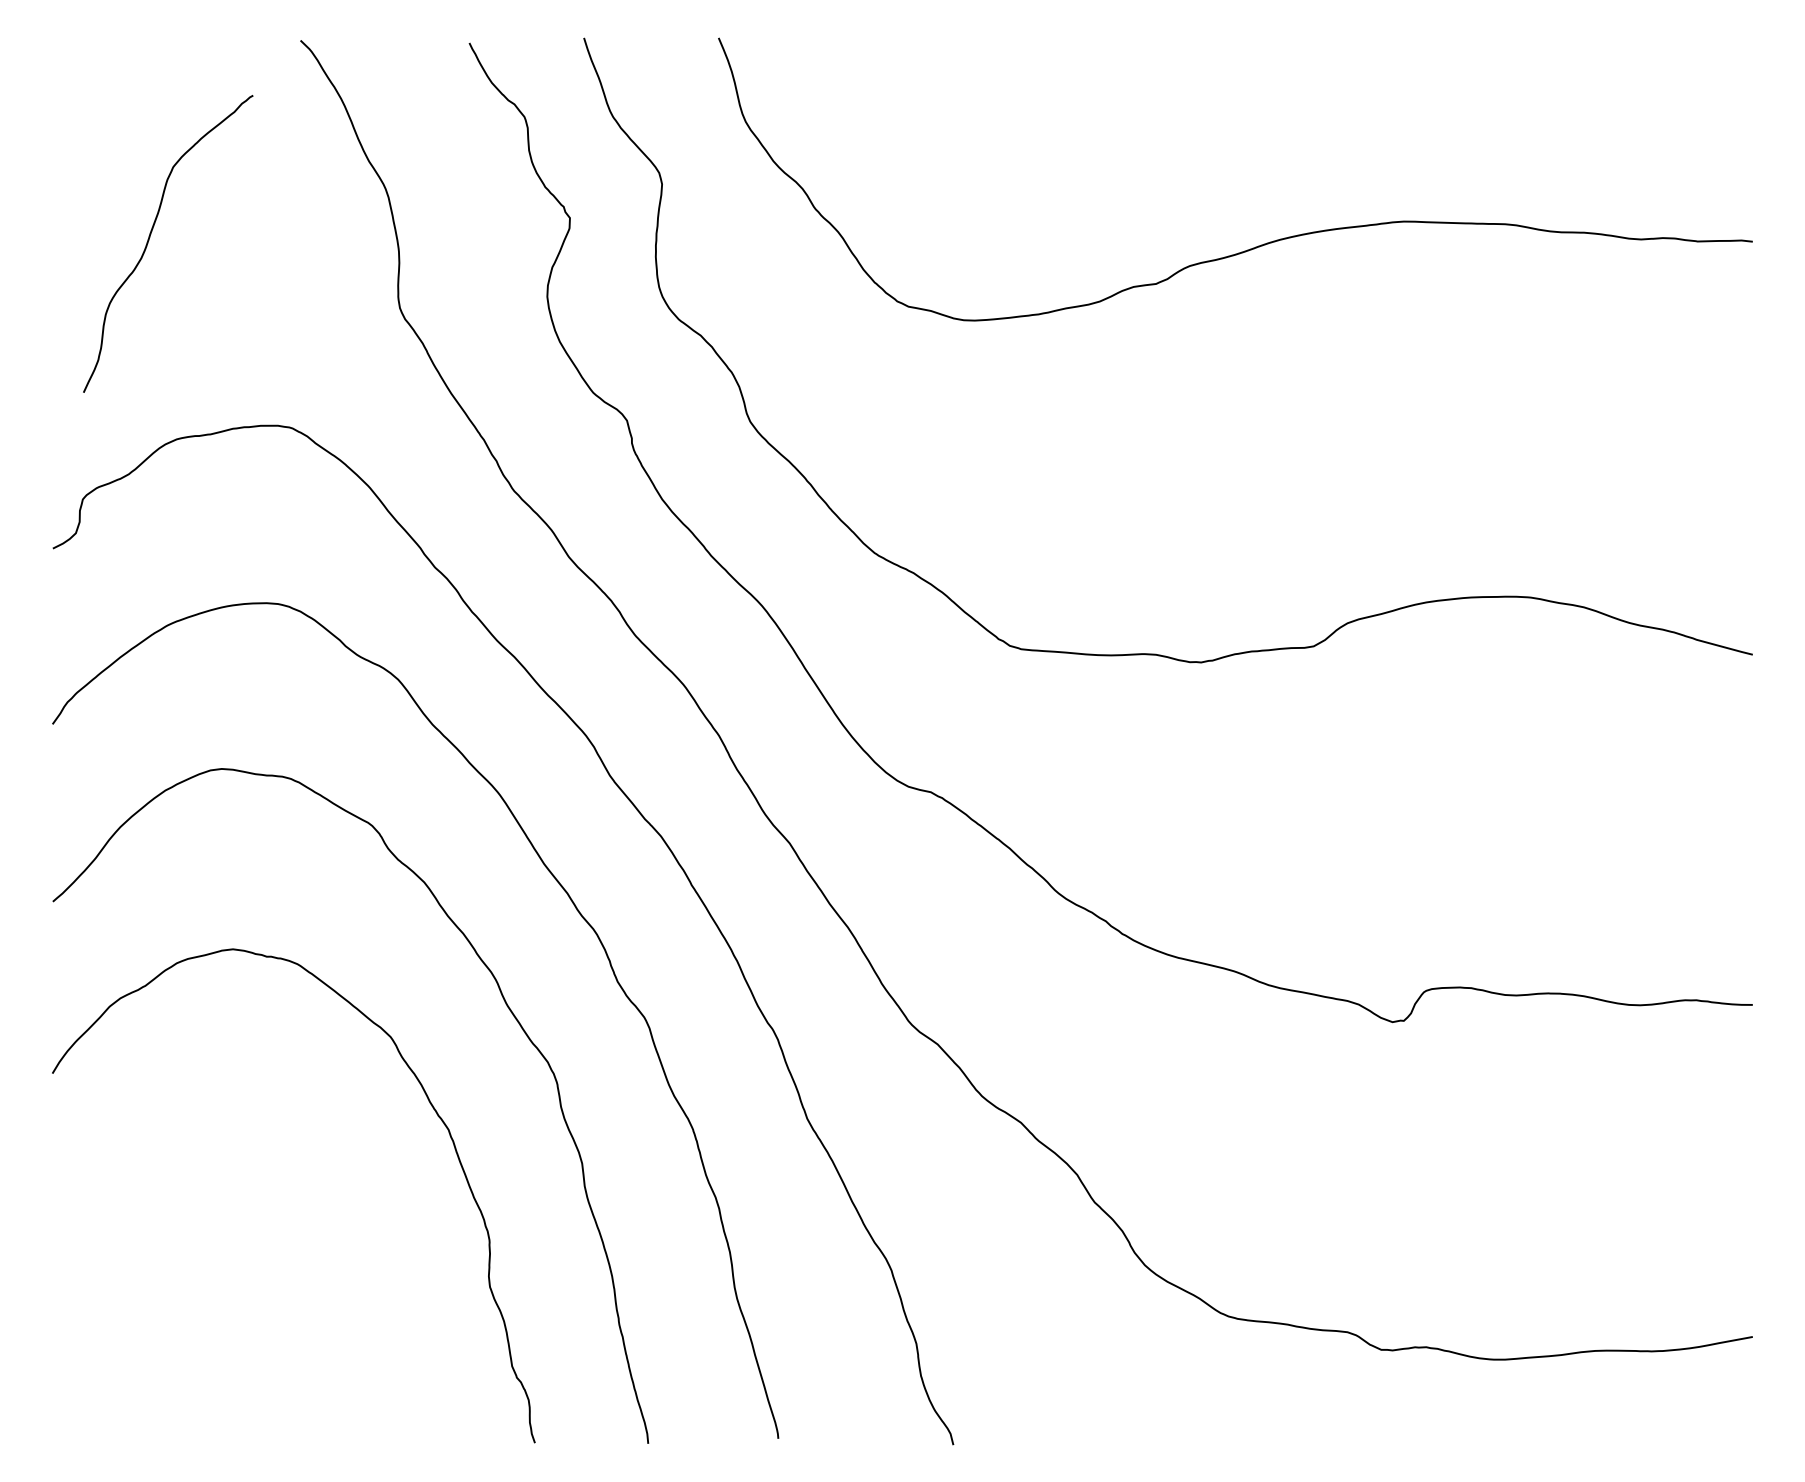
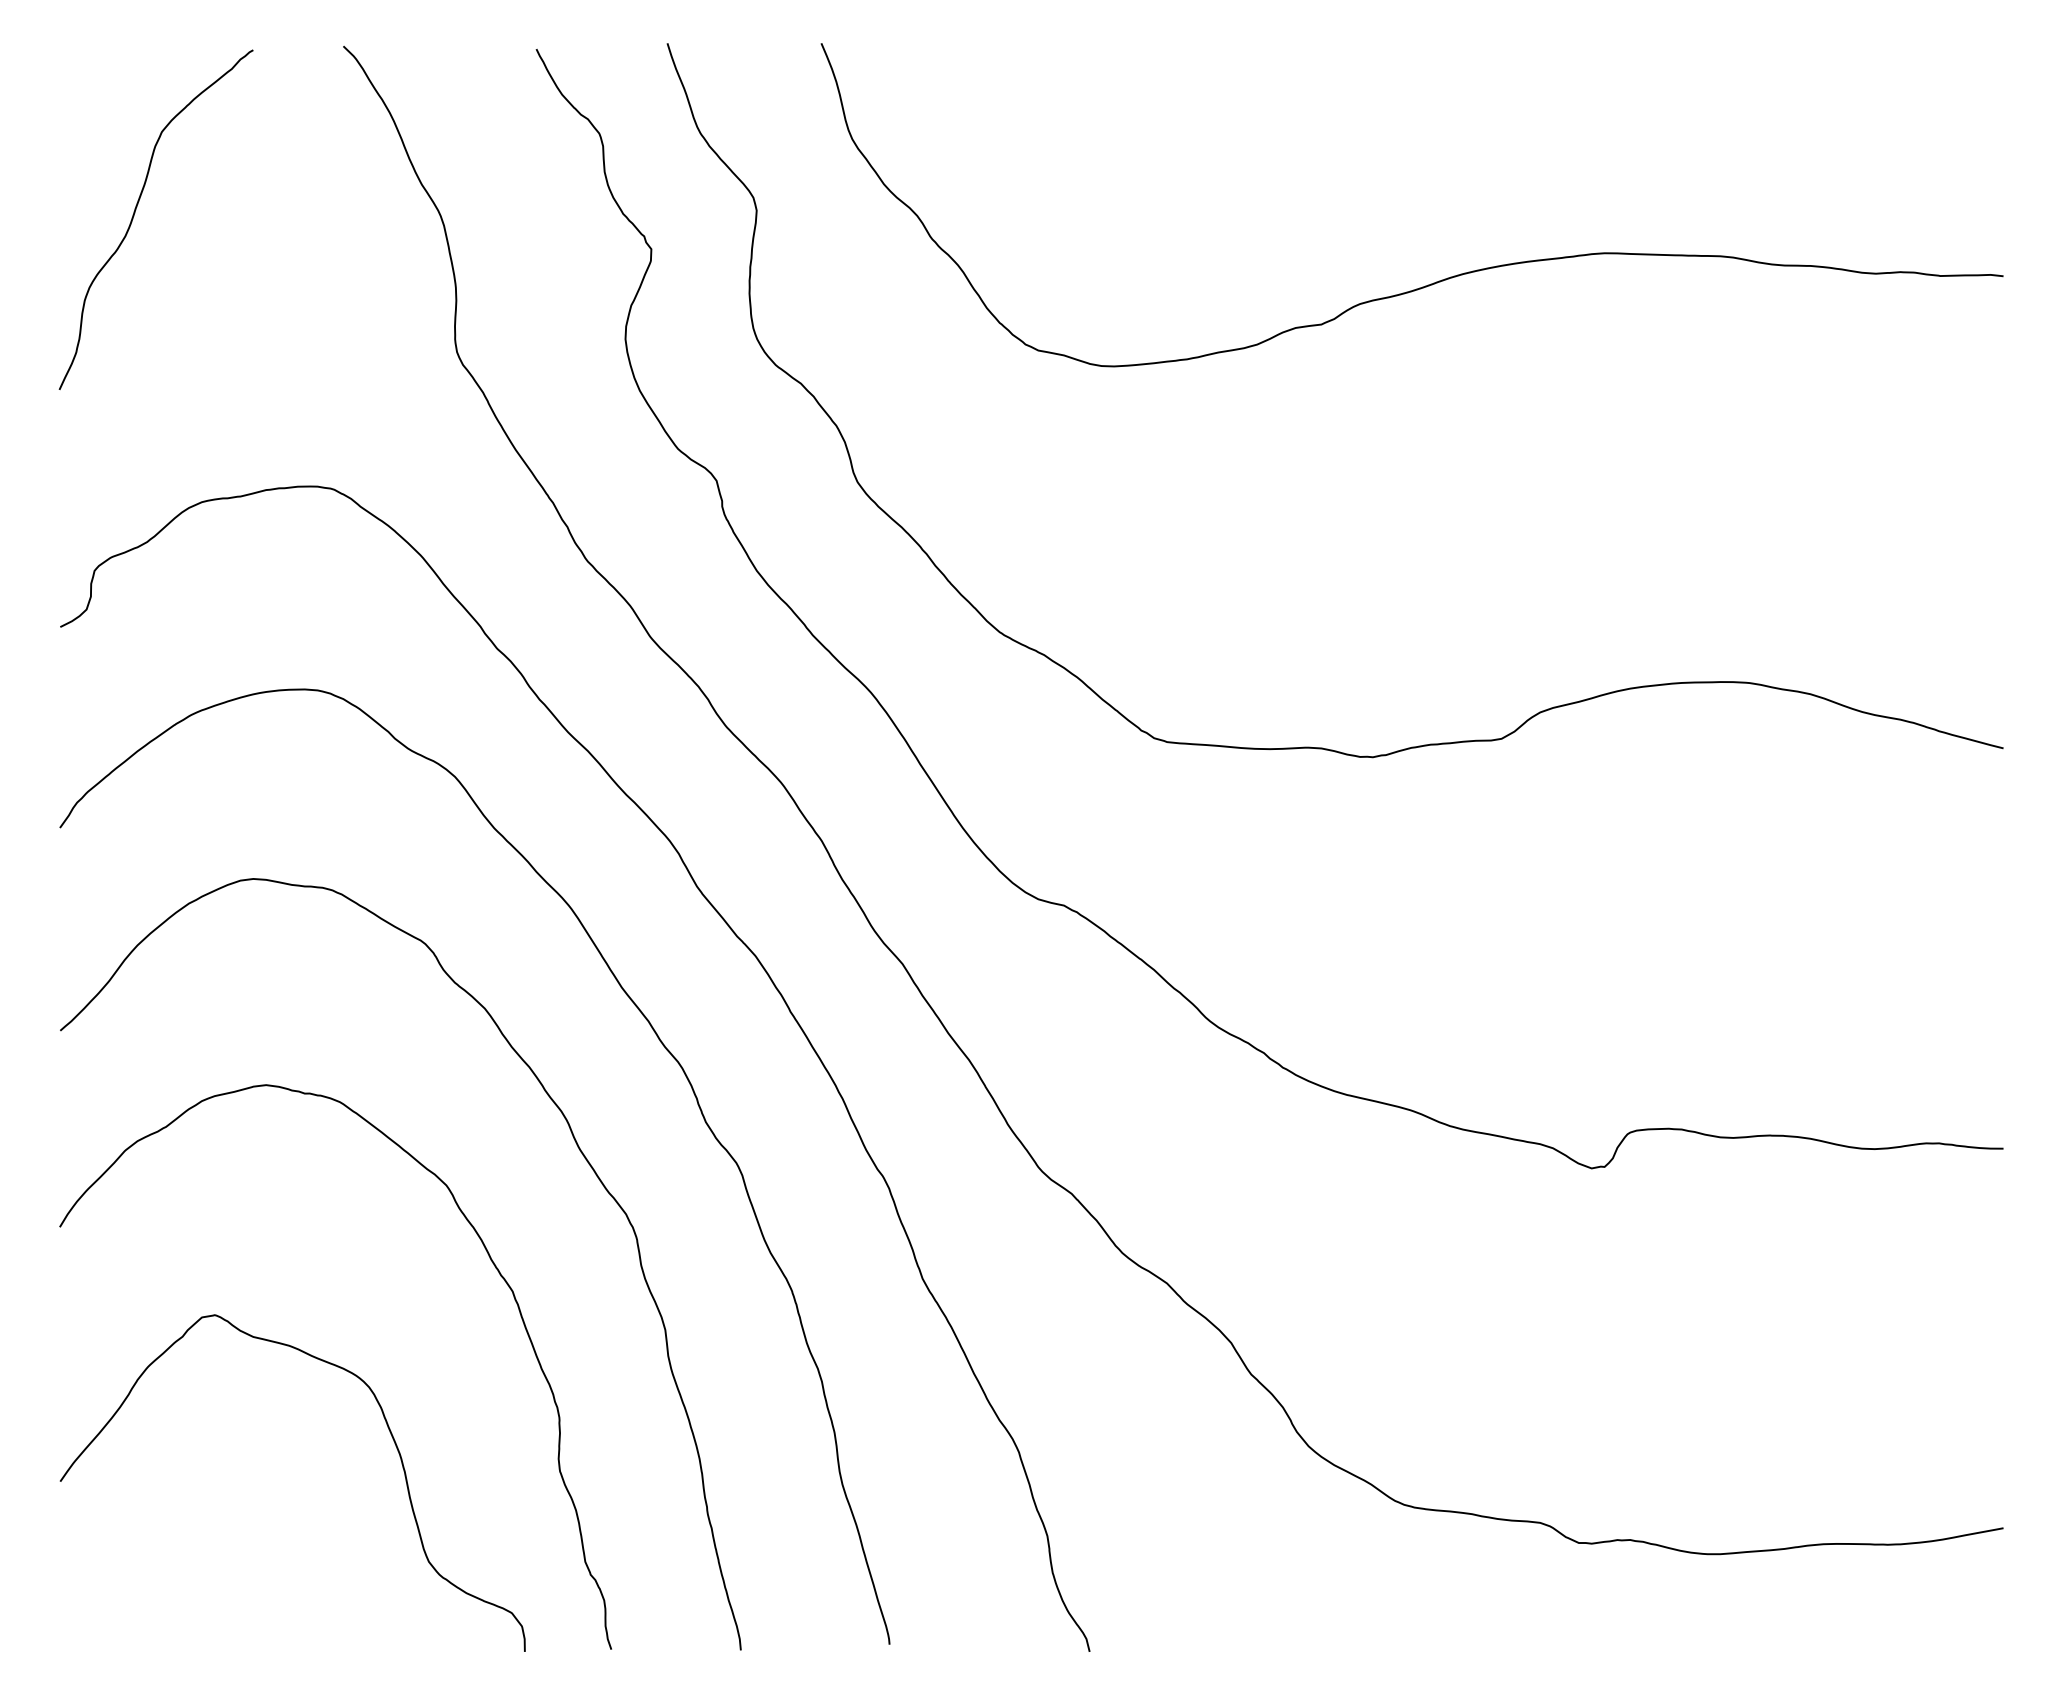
curve: (150, 238) -> (135, 213), moved
curve: (343, 1259) -> (392, 1439), added

